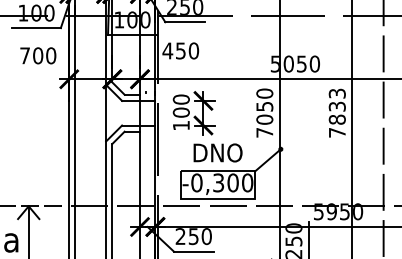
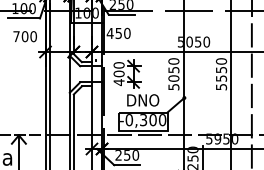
text: (337, 113) -> (221, 74), 7833 -> 5550
text: (180, 125) -> (118, 82), 100 -> 400
text: (264, 133) -> (173, 87), 7050 -> 5050

